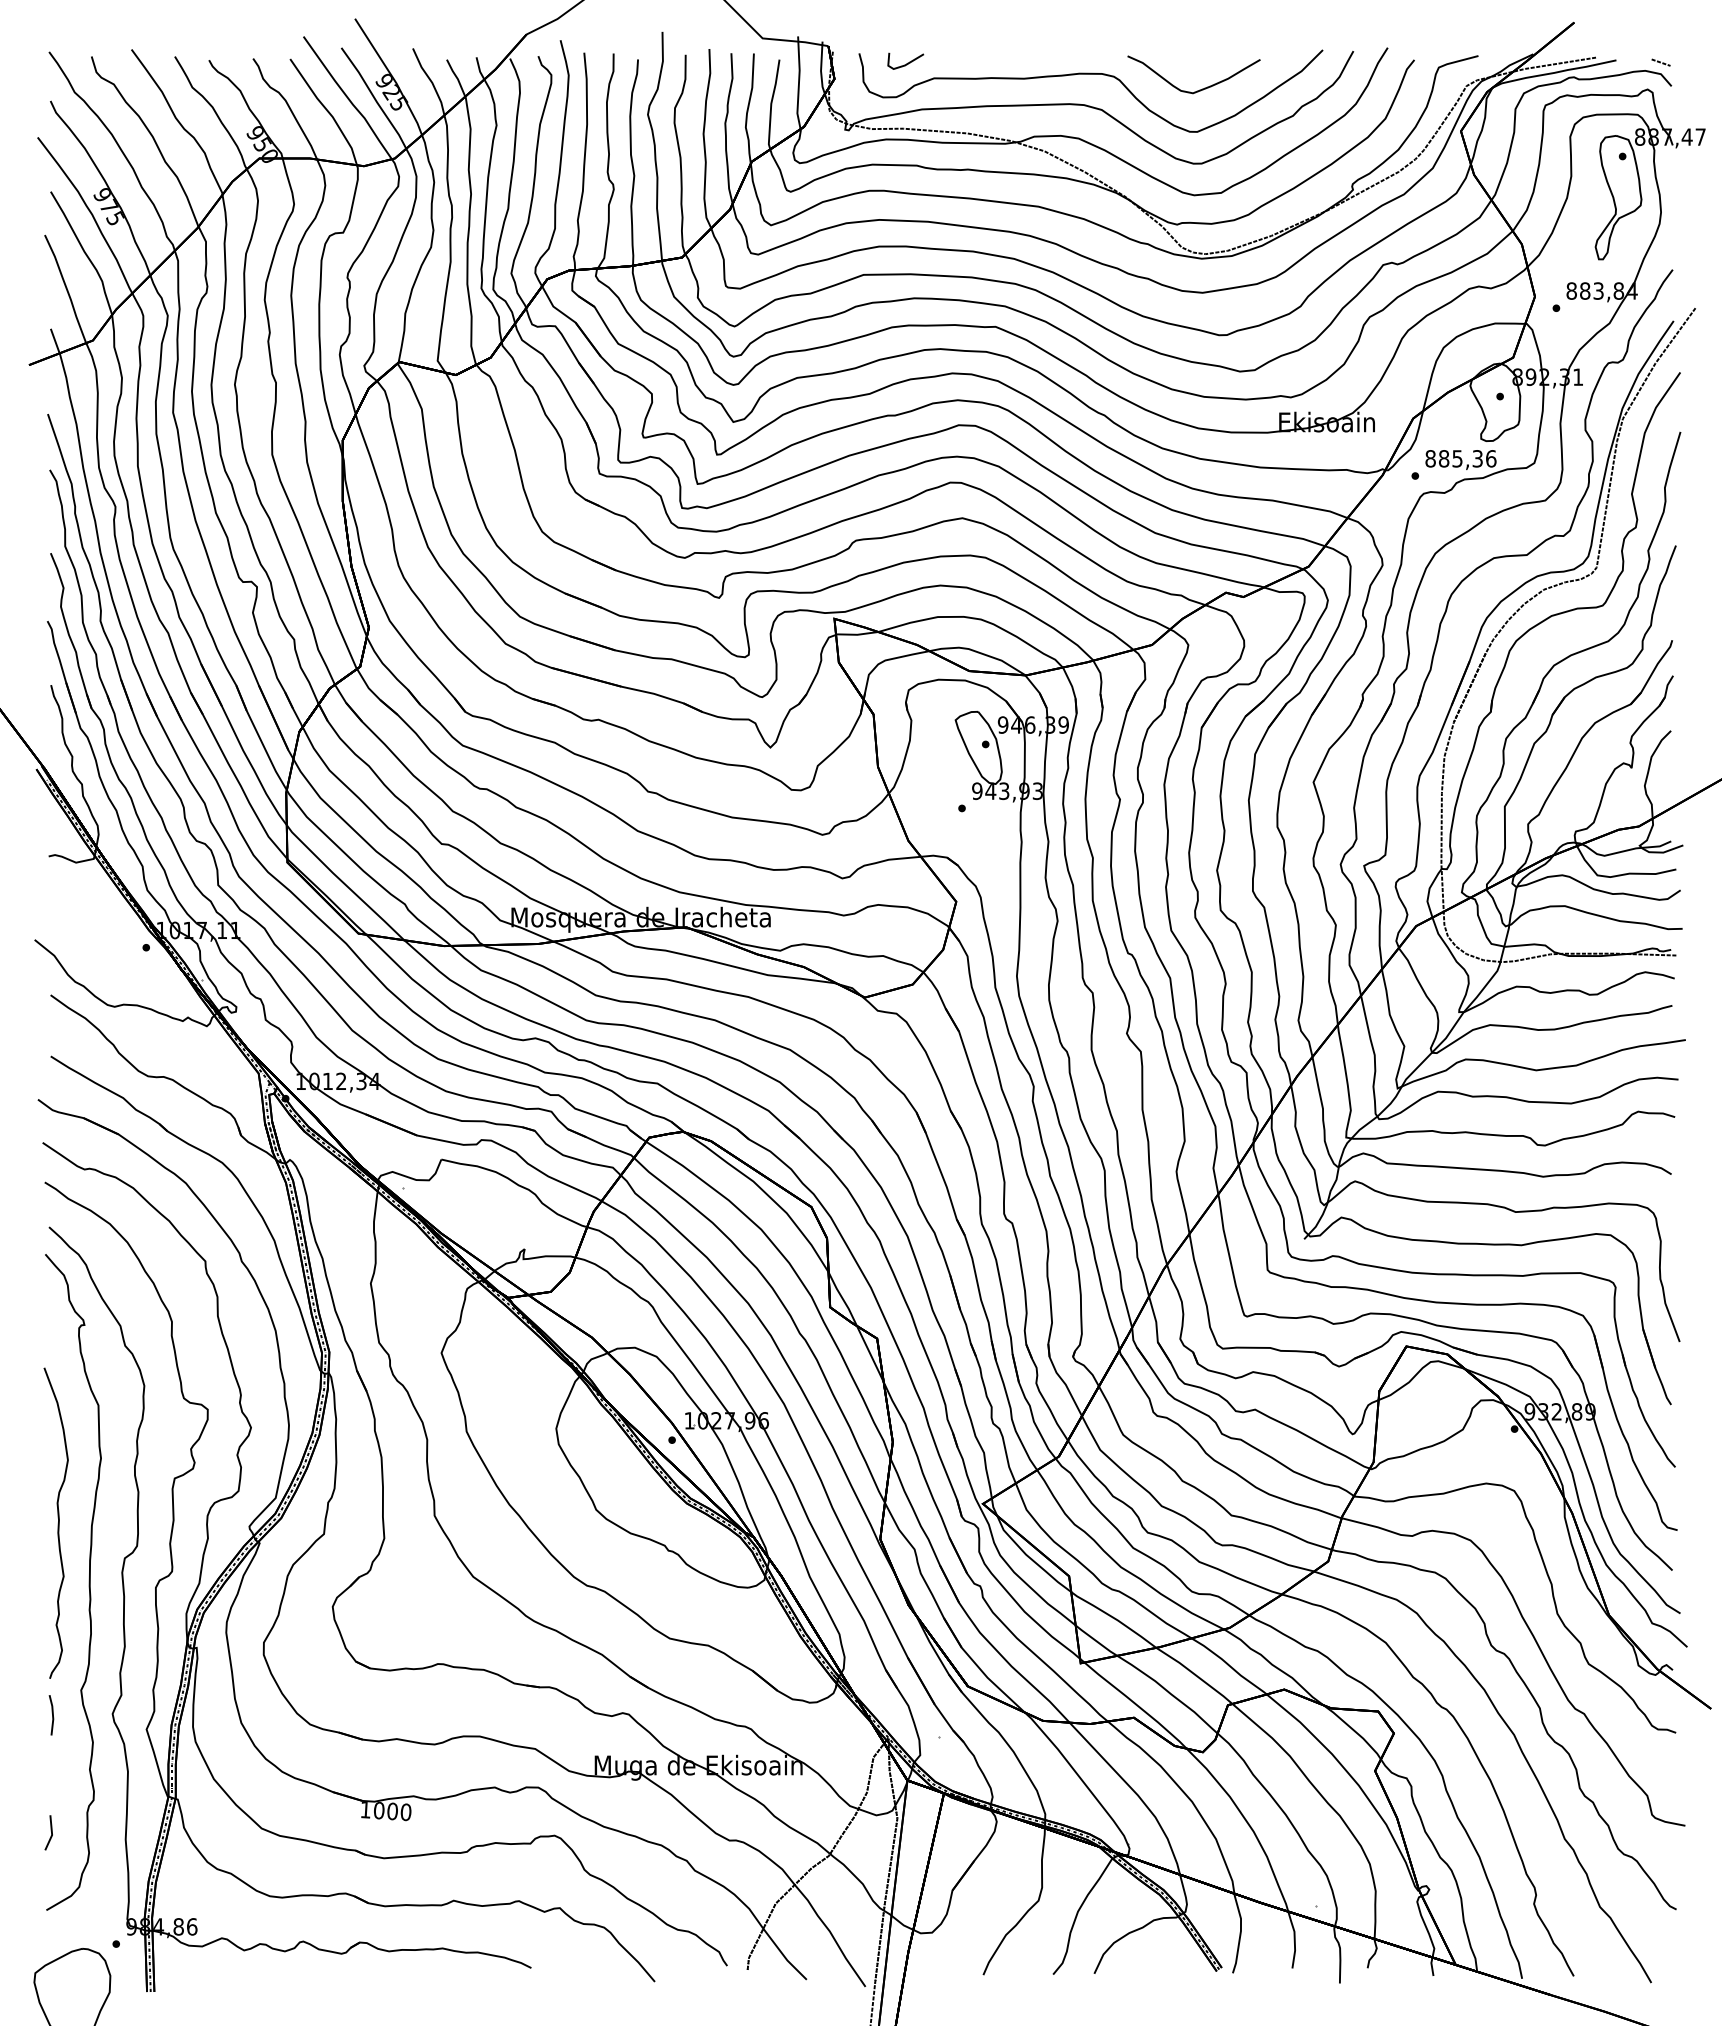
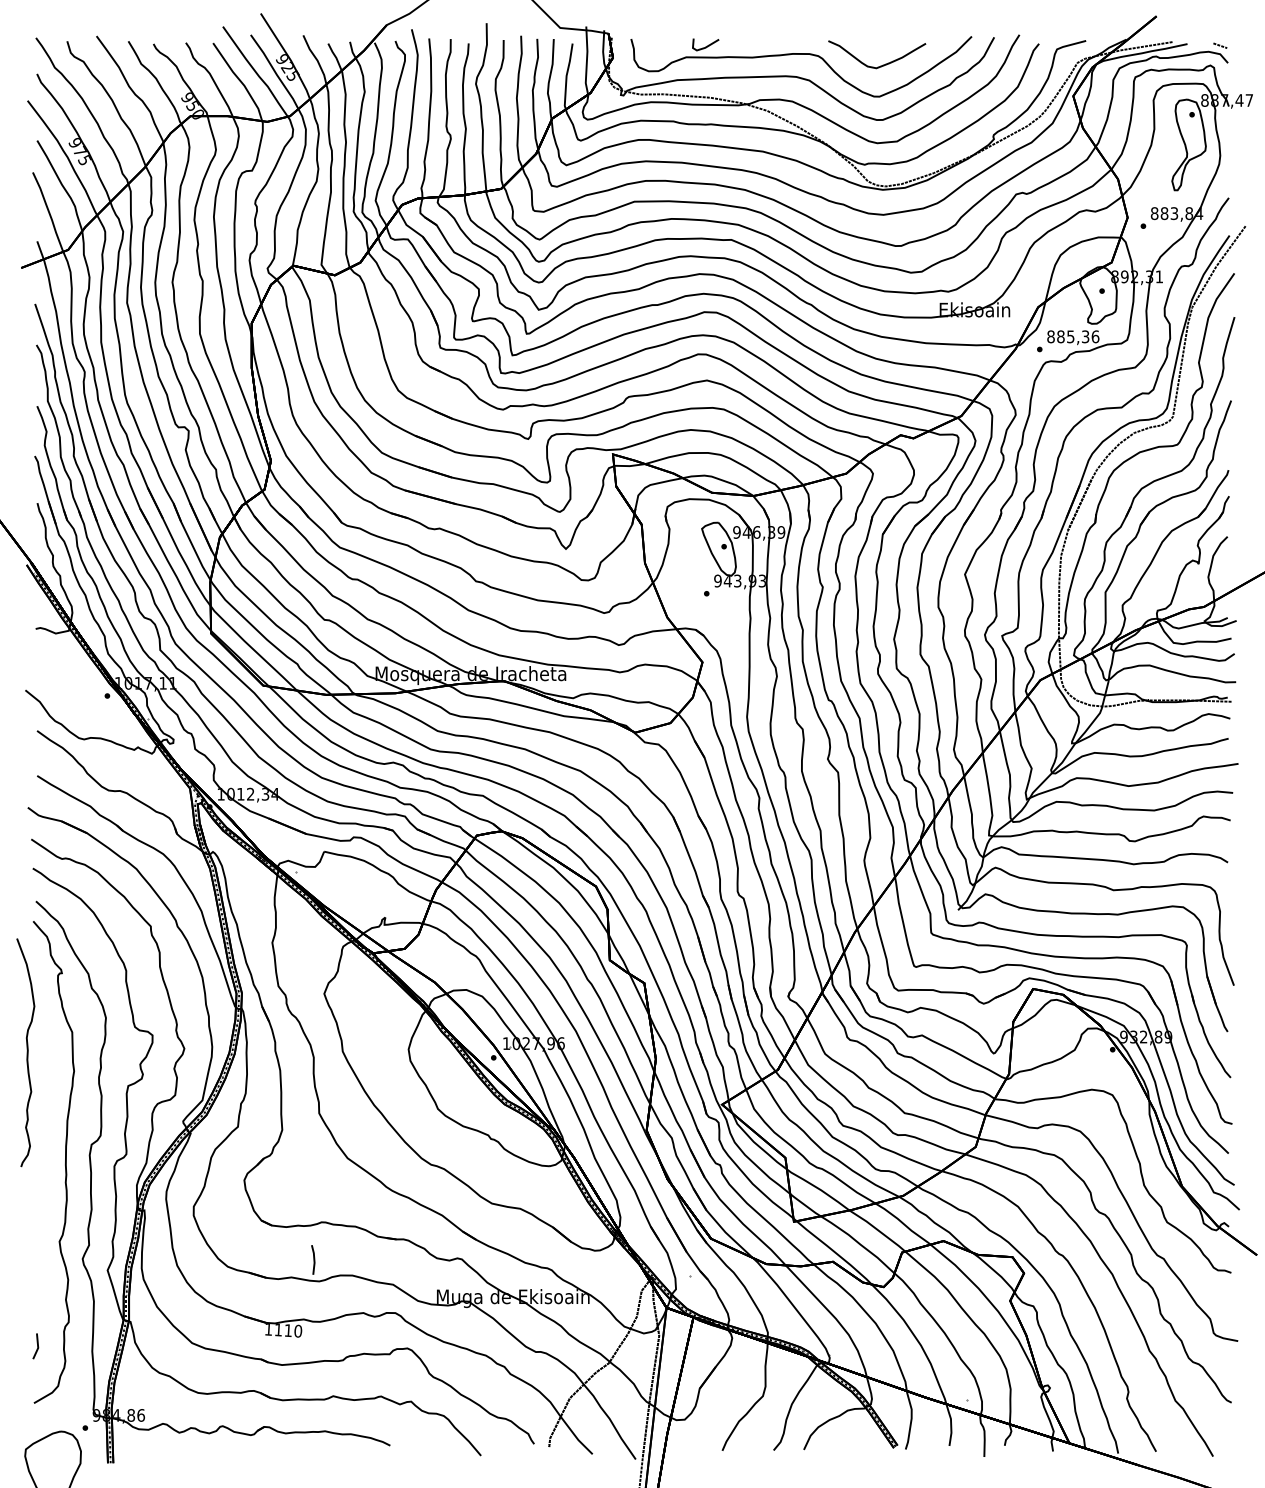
line: (907, 62) -> (707, 45), moved
curve: (57, 1523) -> (26, 1052), moved
line: (52, 1715) -> (314, 1260), moved
text: (385, 1811) -> (283, 1330), 1000 -> 1110

